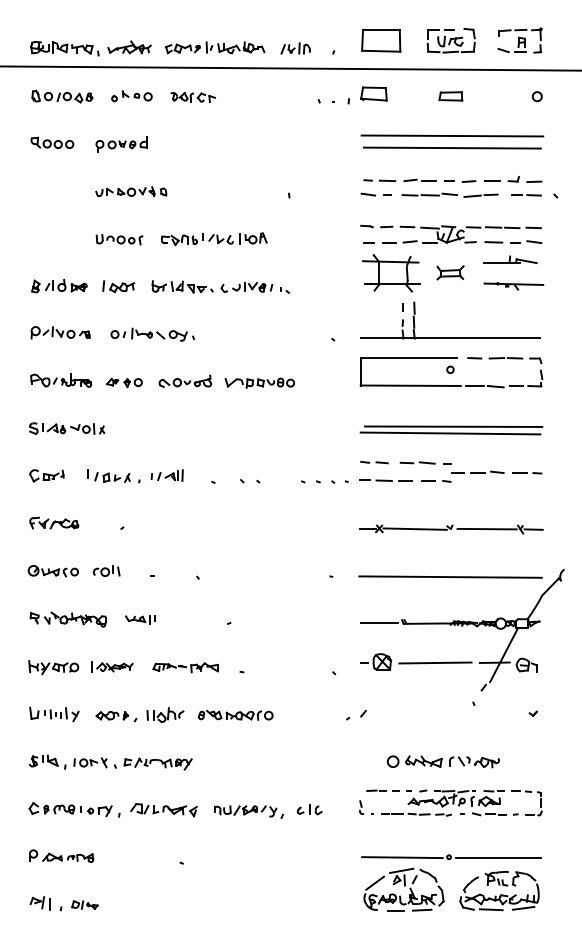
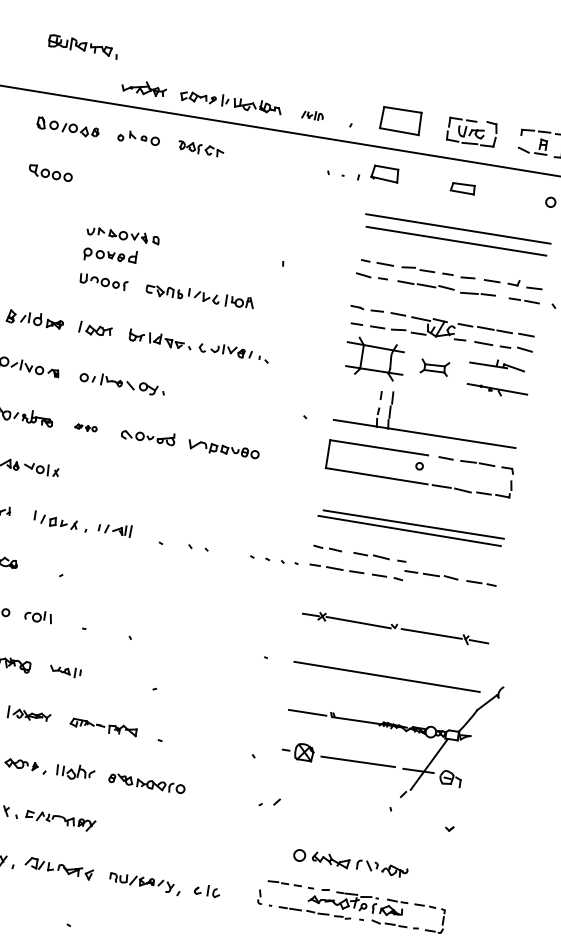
part: (64, 48) -> (82, 46), moved
part: (295, 48) -> (312, 115), size x0.7
part: (121, 144) -> (109, 255), moved
part: (123, 382) -> (85, 427), size x0.6

